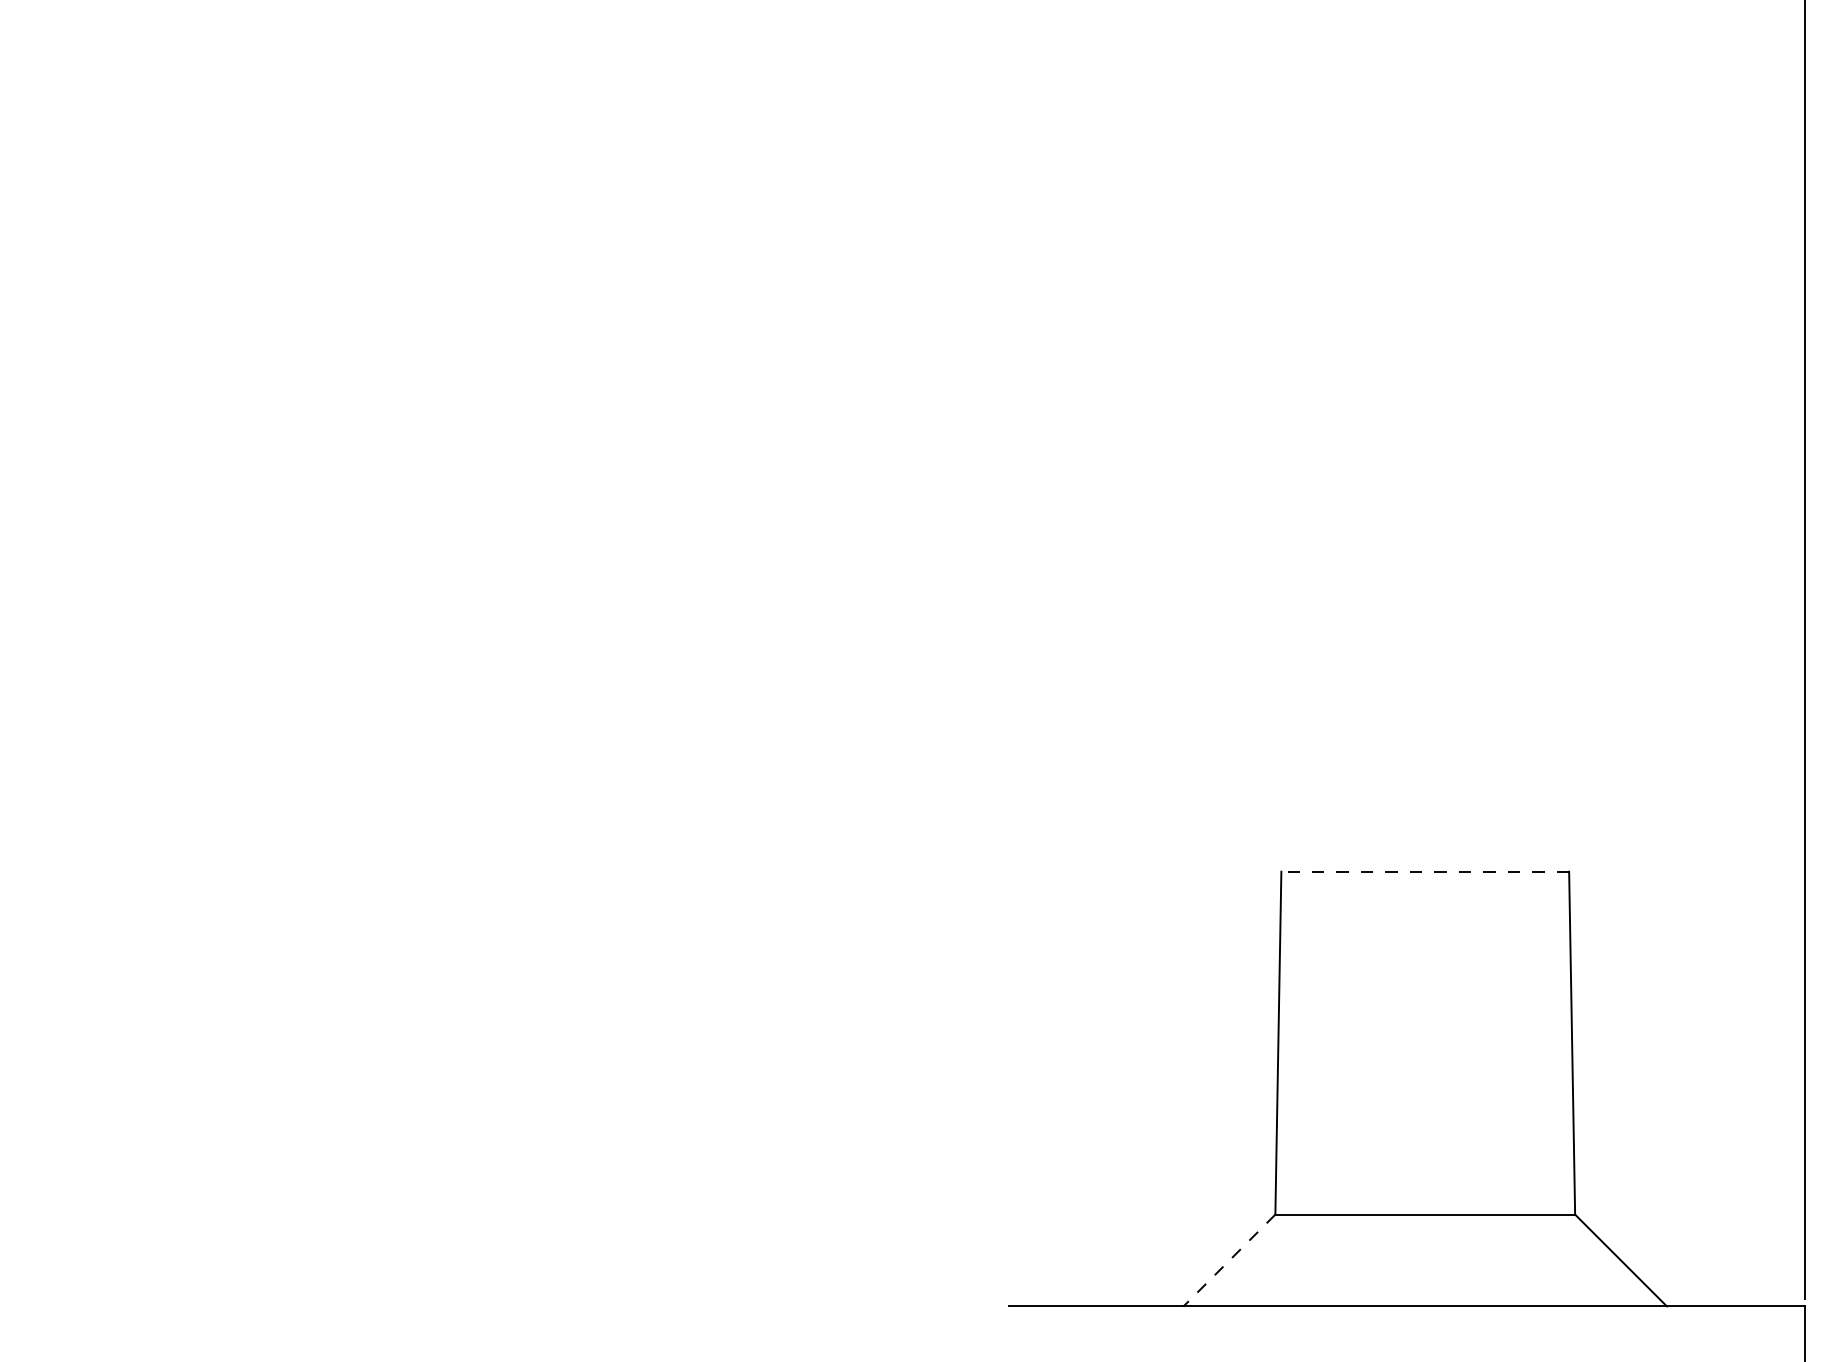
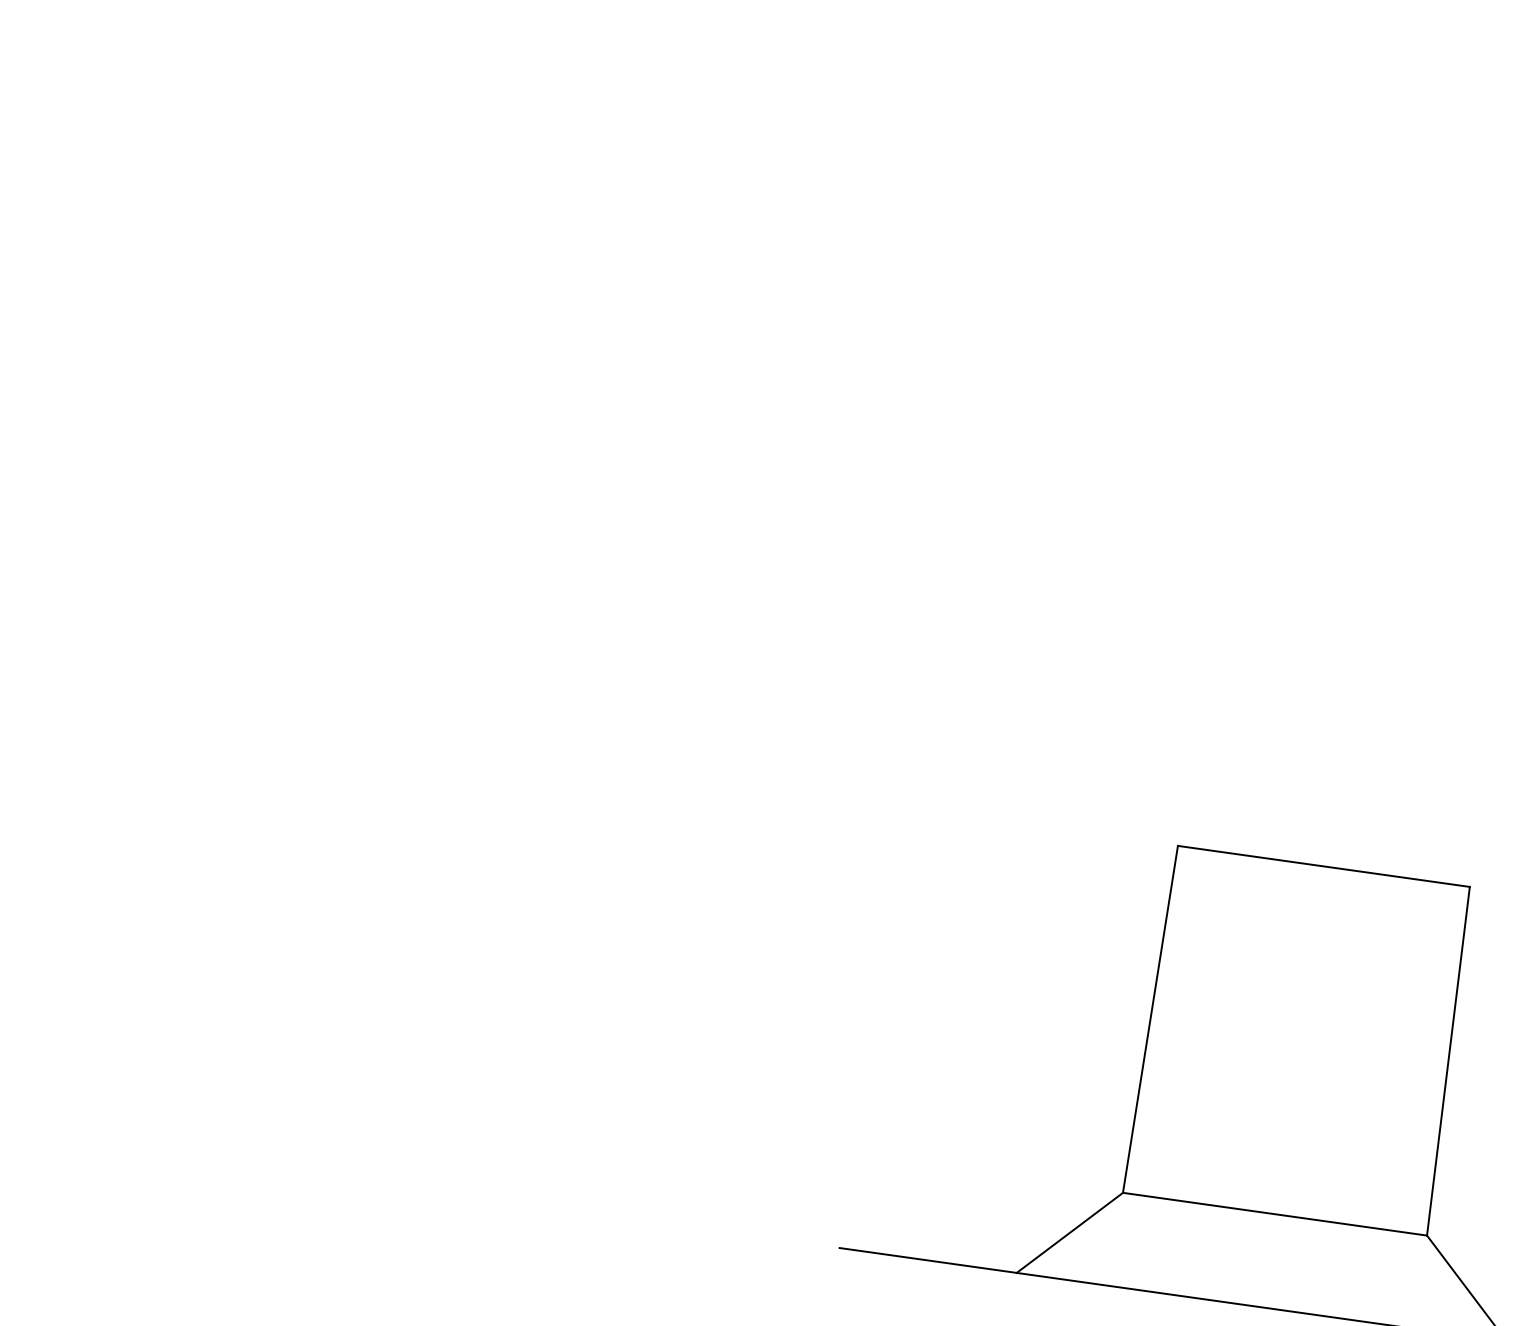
line: (1425, 871) -> (1324, 866), dashed -> solid
line: (1229, 1260) -> (1069, 1232), dashed -> solid

